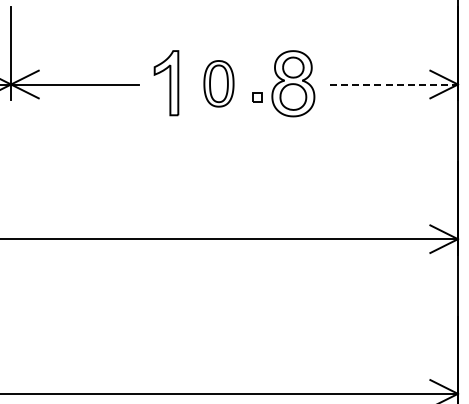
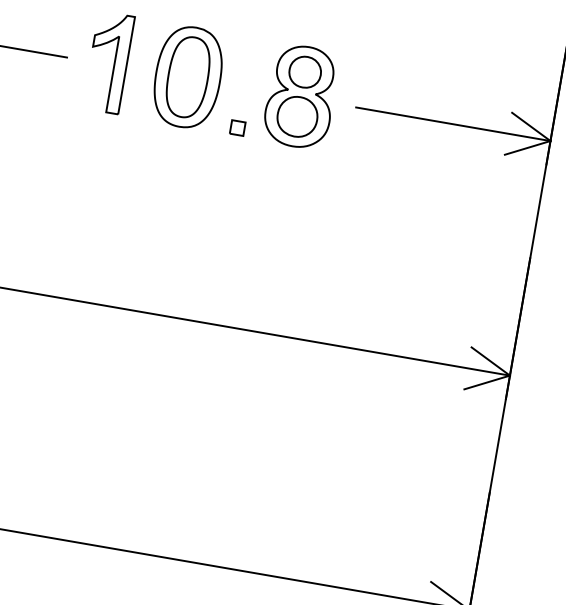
part: (218, 83) -> (187, 76), size x1.43
line: (394, 84) -> (454, 124), dashed -> solid
part: (257, 97) -> (238, 127), moved

